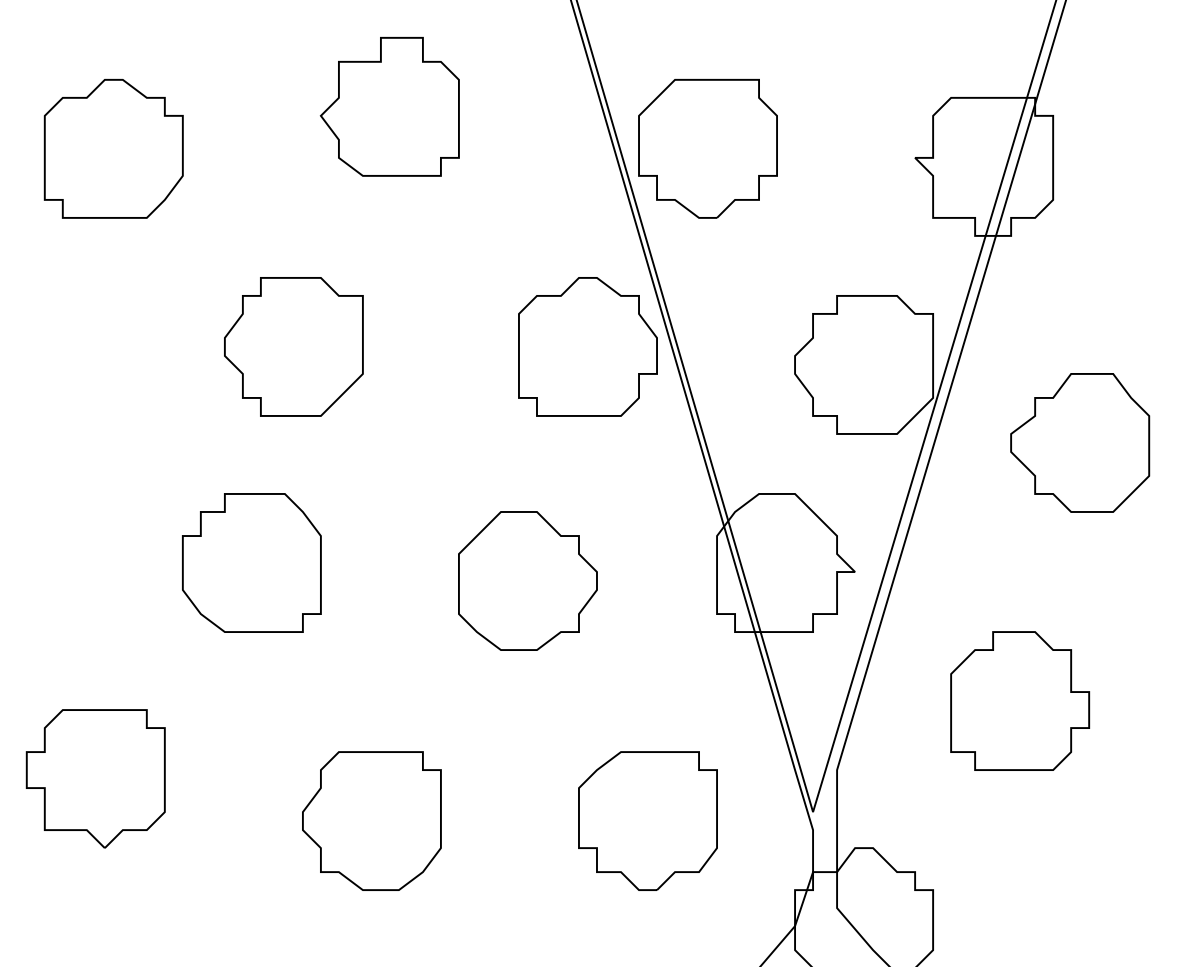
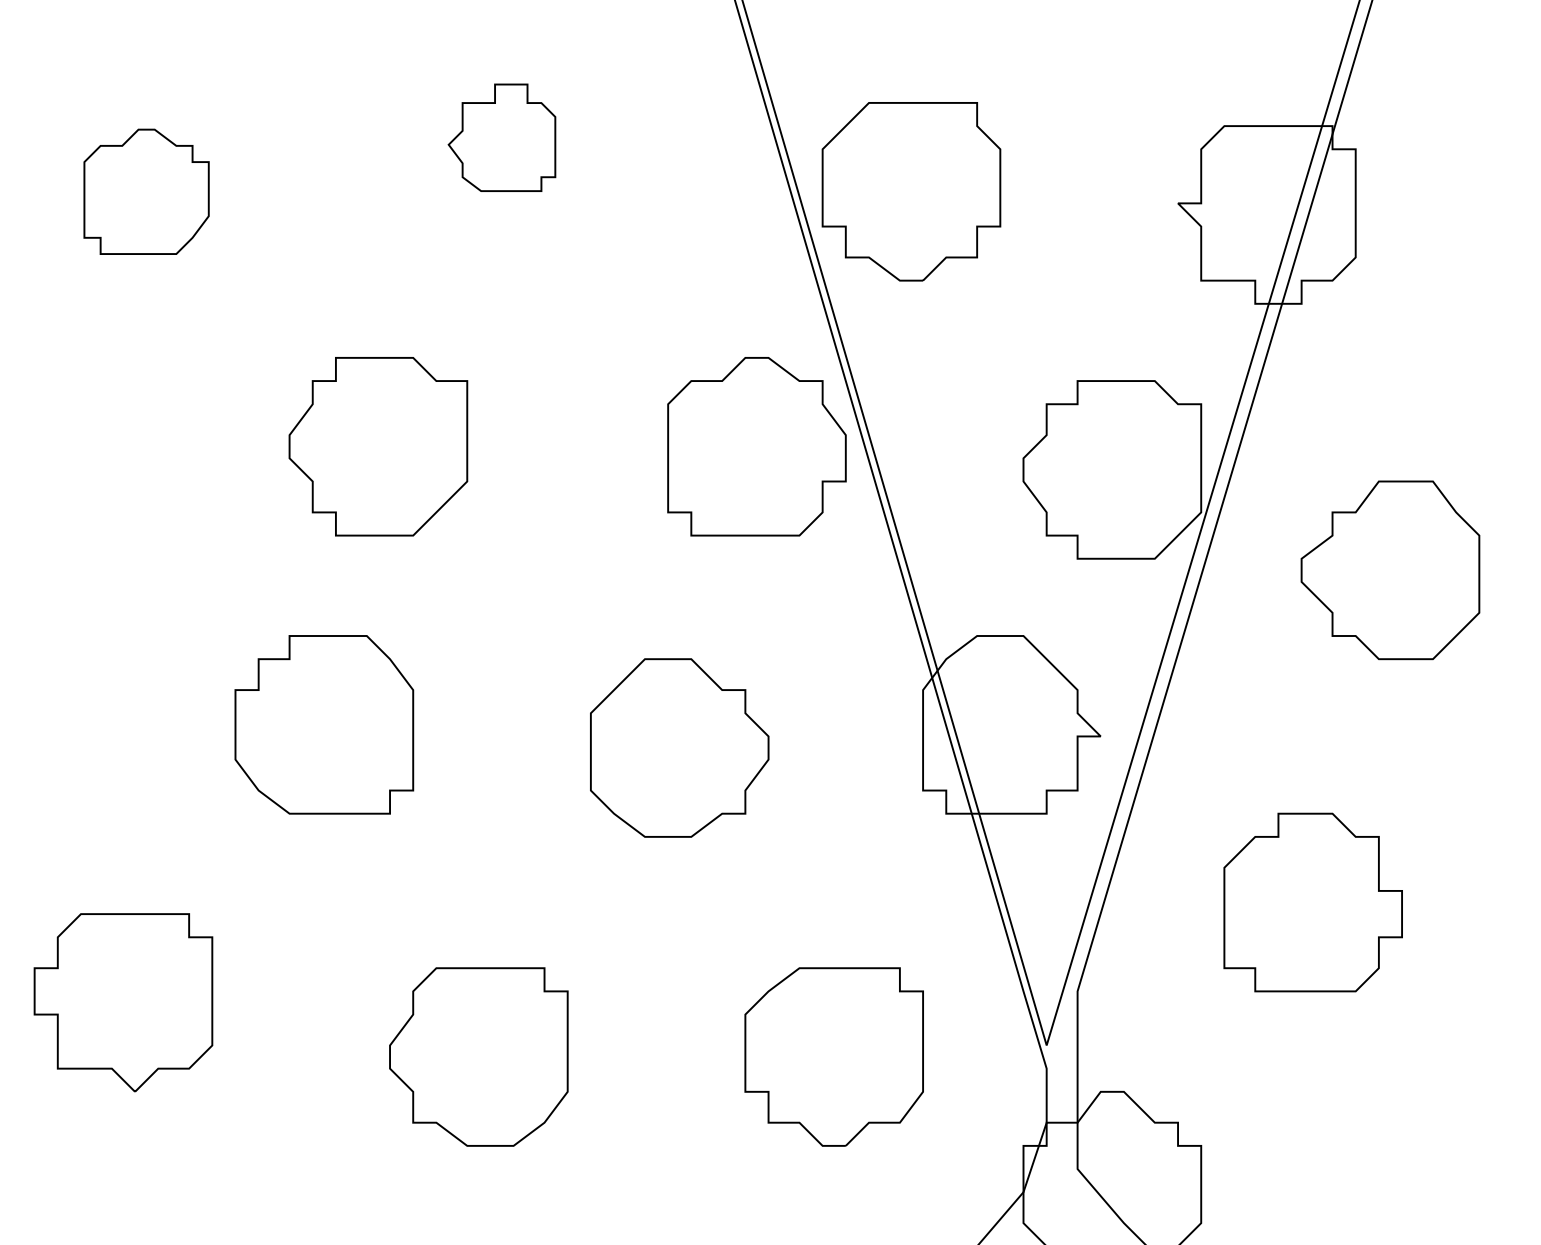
part: (389, 106) -> (501, 137), size x0.6
part: (113, 148) -> (146, 191), size x0.7

